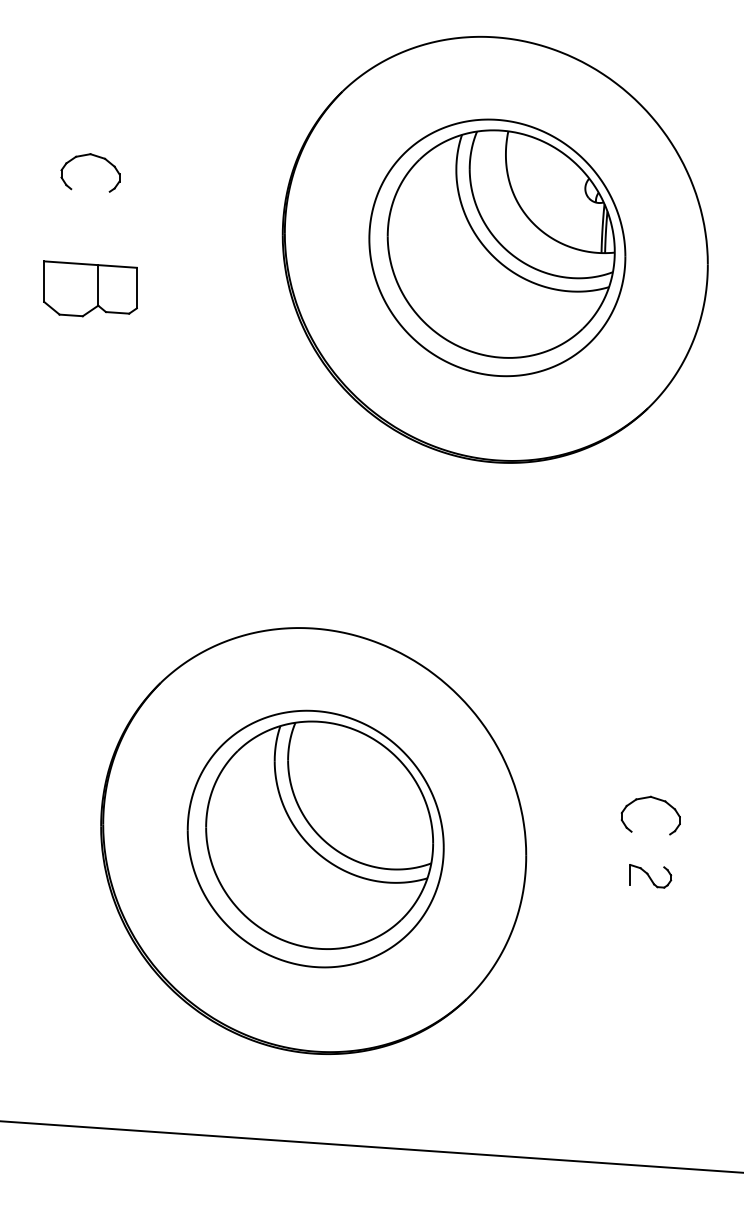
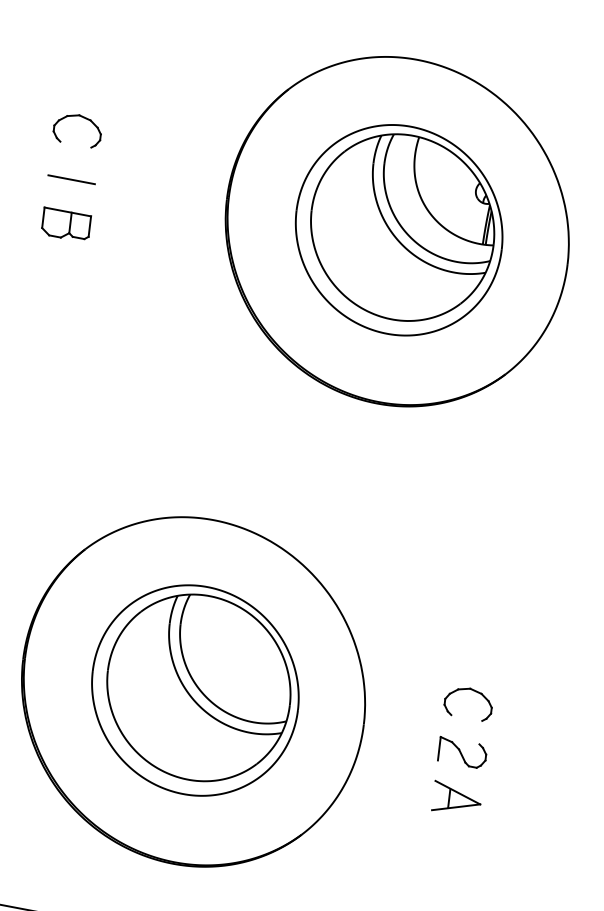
line: (90, 233) -> (71, 179), added
part: (90, 288) -> (66, 223), size x0.62
part: (650, 876) -> (462, 753), size x1.43
part: (650, 932) -> (456, 798), added

